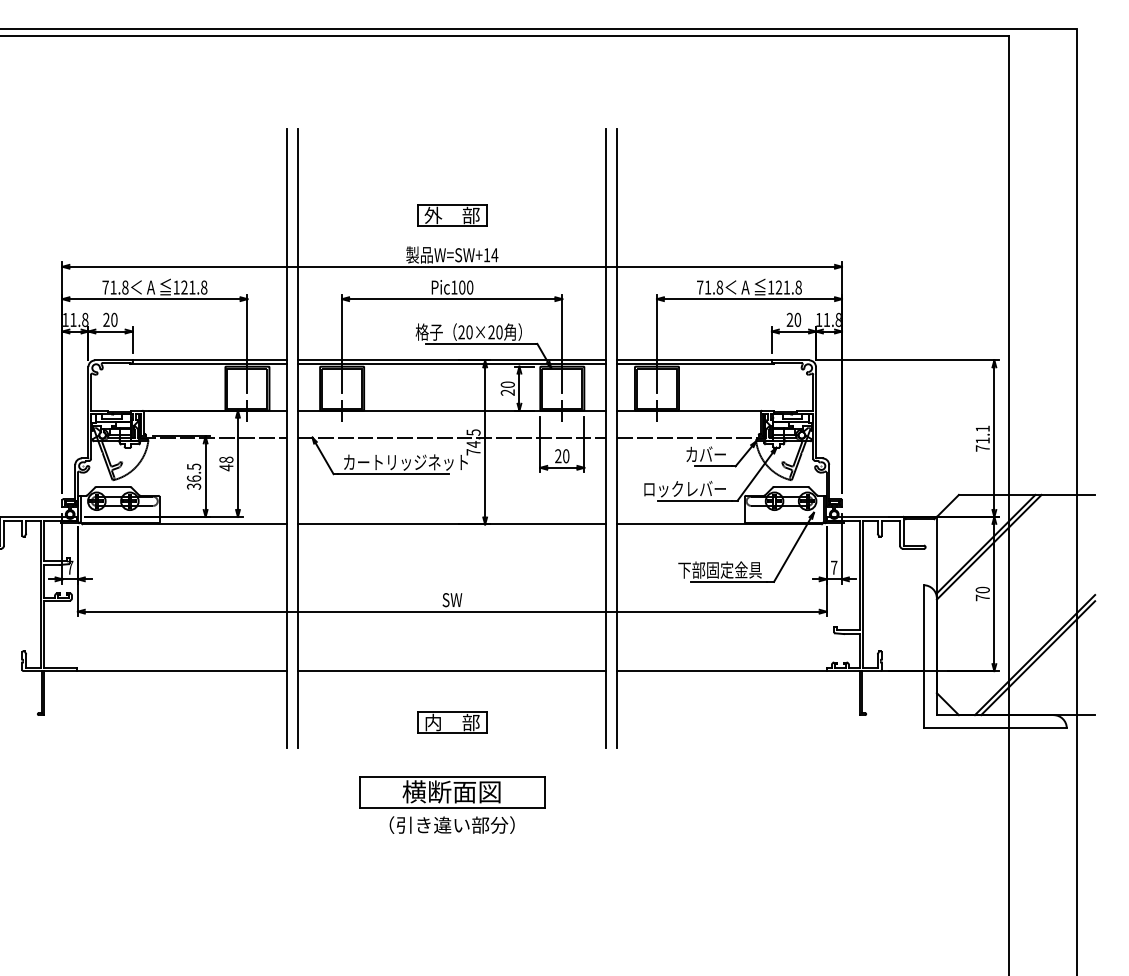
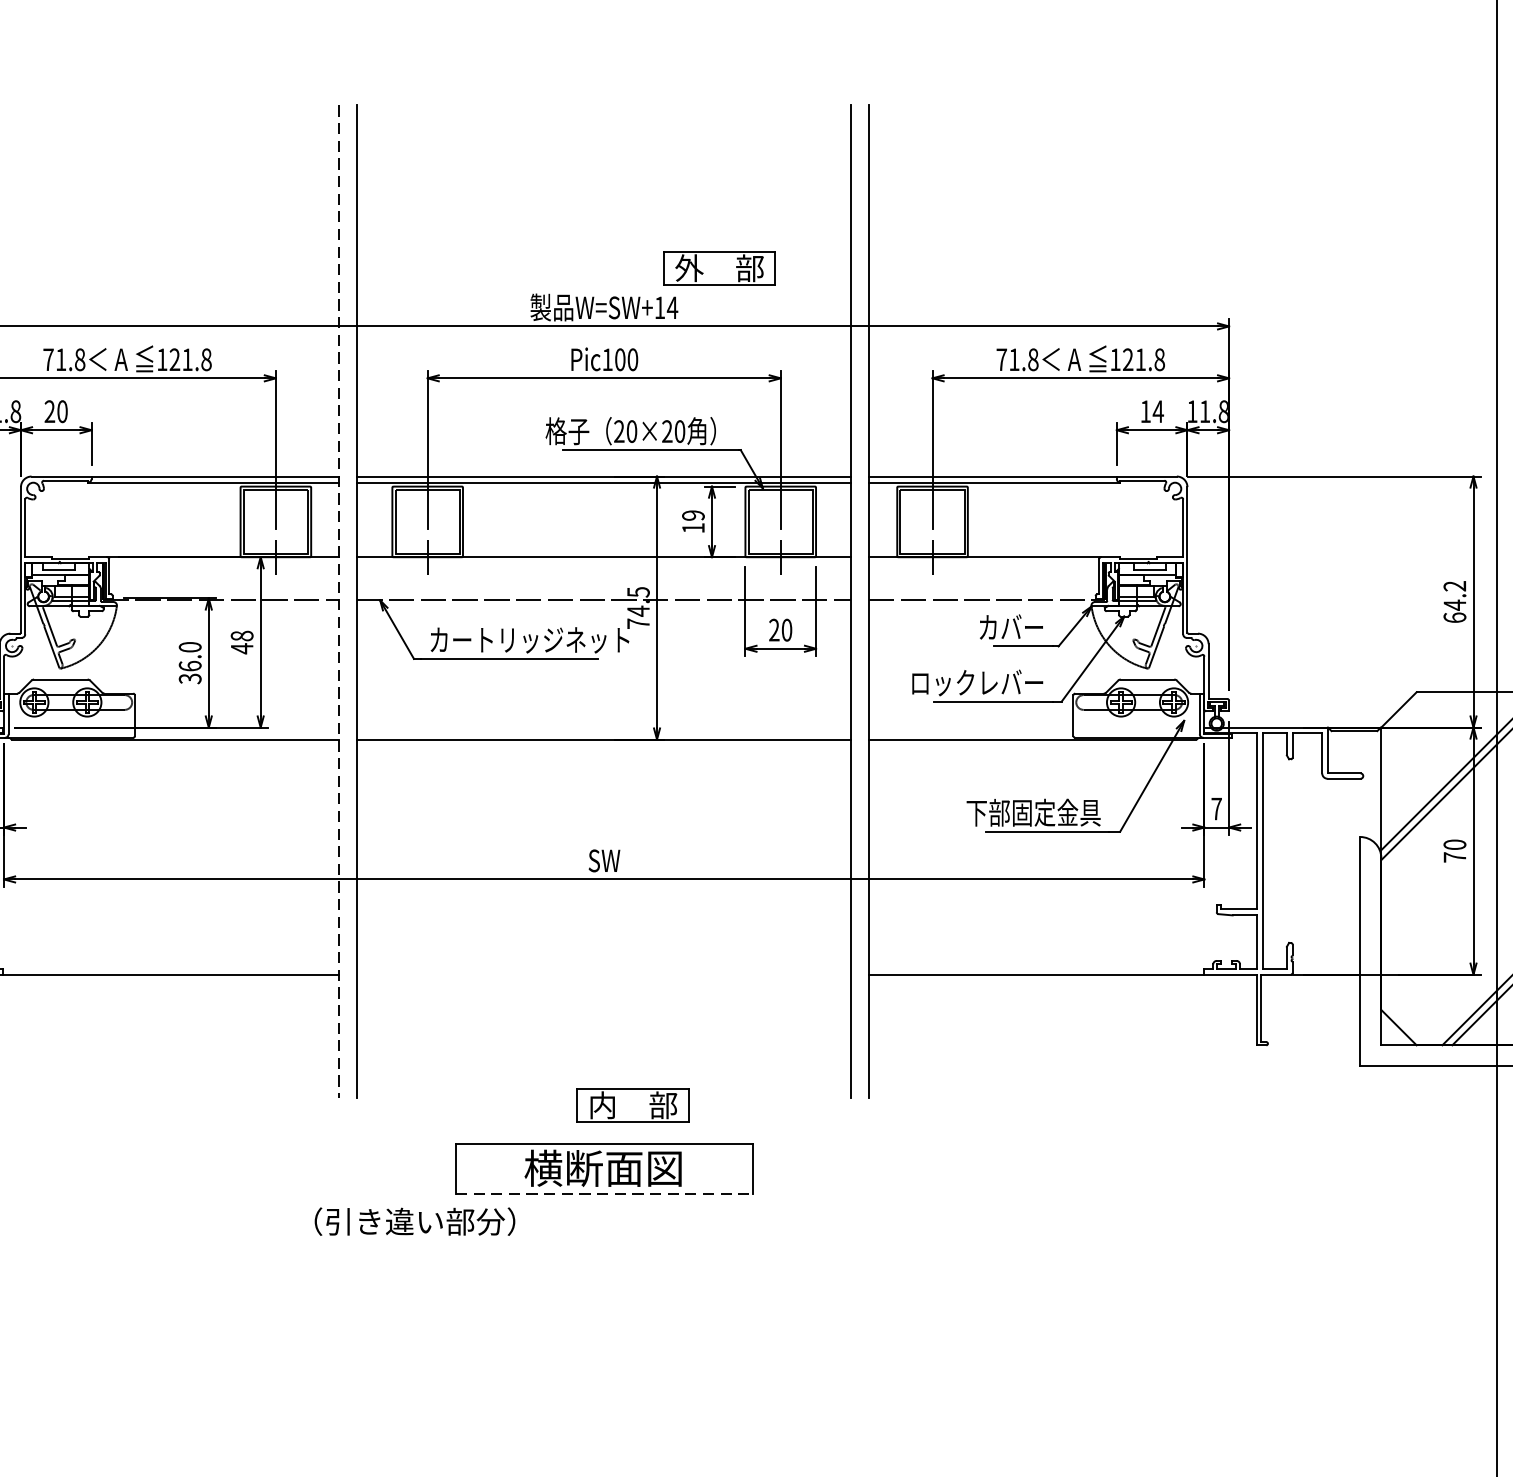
part: (452, 215) -> (720, 268), moved
text: (793, 319) -> (1151, 410), 20 -> 14
text: (507, 388) -> (692, 521), 20 -> 19
line: (287, 438) -> (340, 601), solid -> dashed
text: (982, 438) -> (1454, 601), 71.1 -> 64.2
text: (193, 466) -> (189, 646), 36.5 -> 36.0
line: (452, 671) -> (604, 975), removed
part: (452, 722) -> (633, 1105), moved
line: (452, 807) -> (604, 1193), solid -> dashed
text: (451, 824) -> (413, 1220), moved

